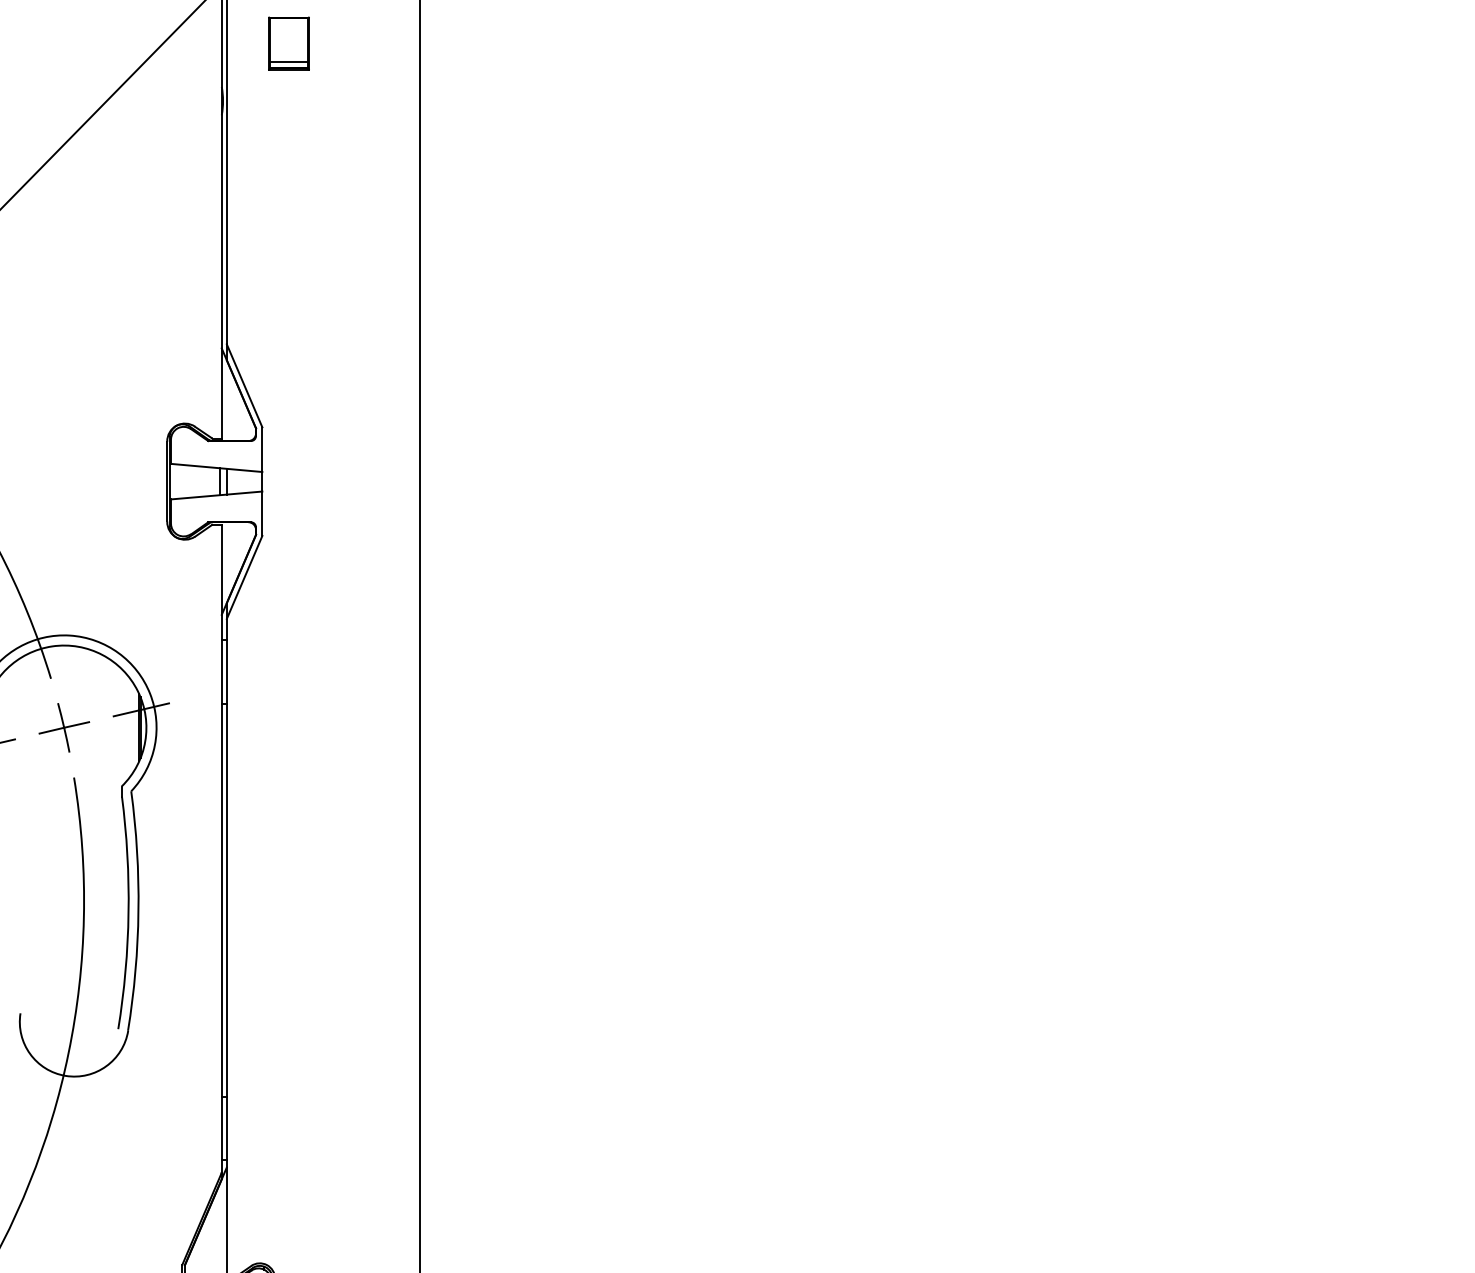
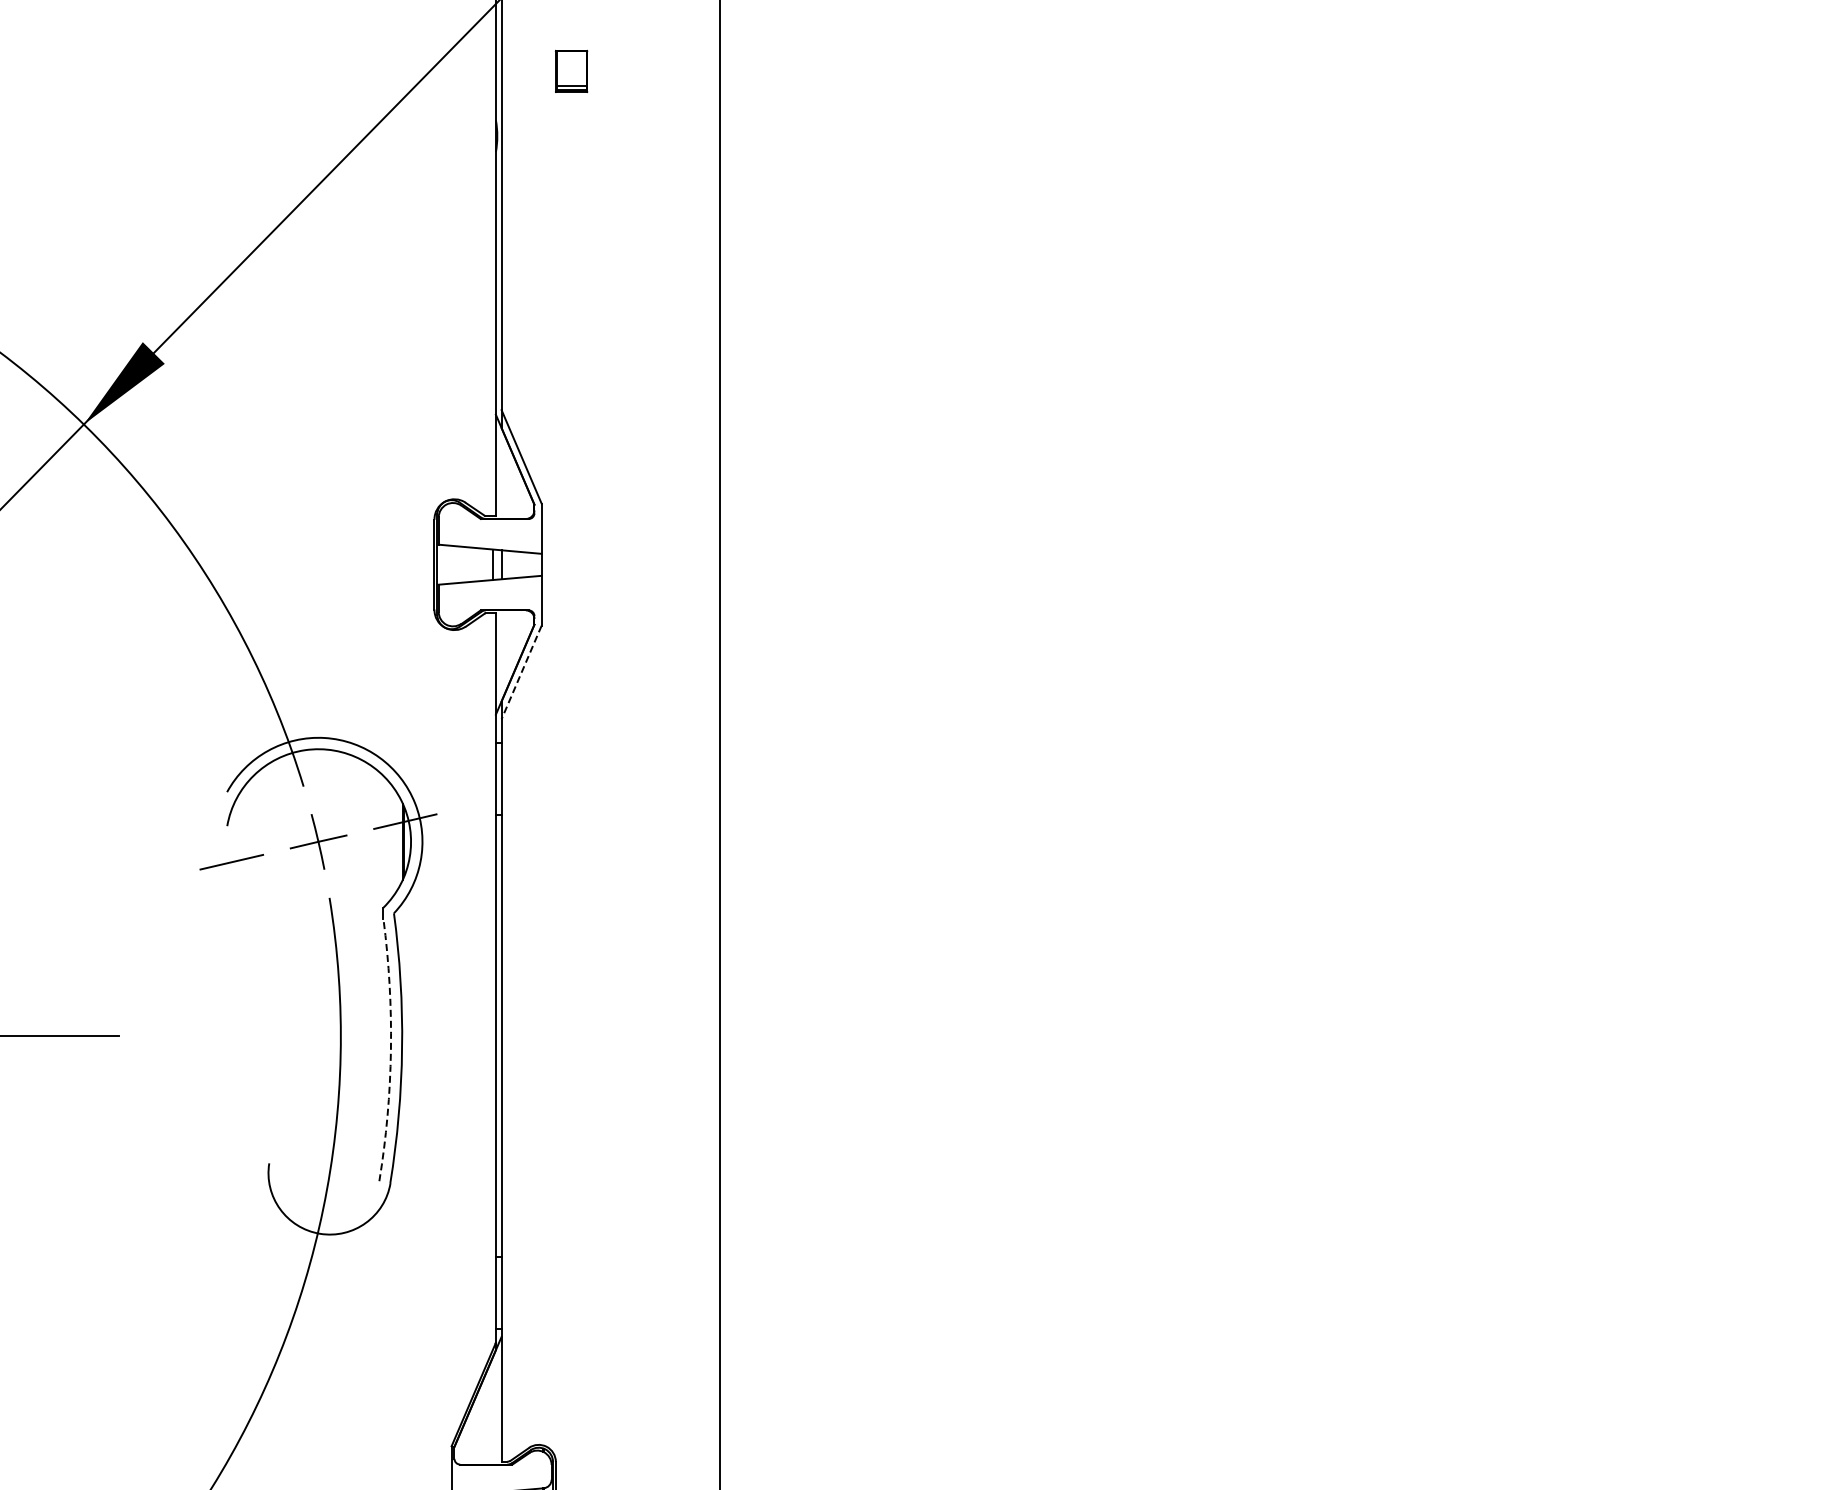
part: (288, 43) -> (571, 71), size x0.7
line: (244, 577) -> (521, 672), solid -> dashed
arc: (128, 913) -> (390, 1050), solid -> dashed

